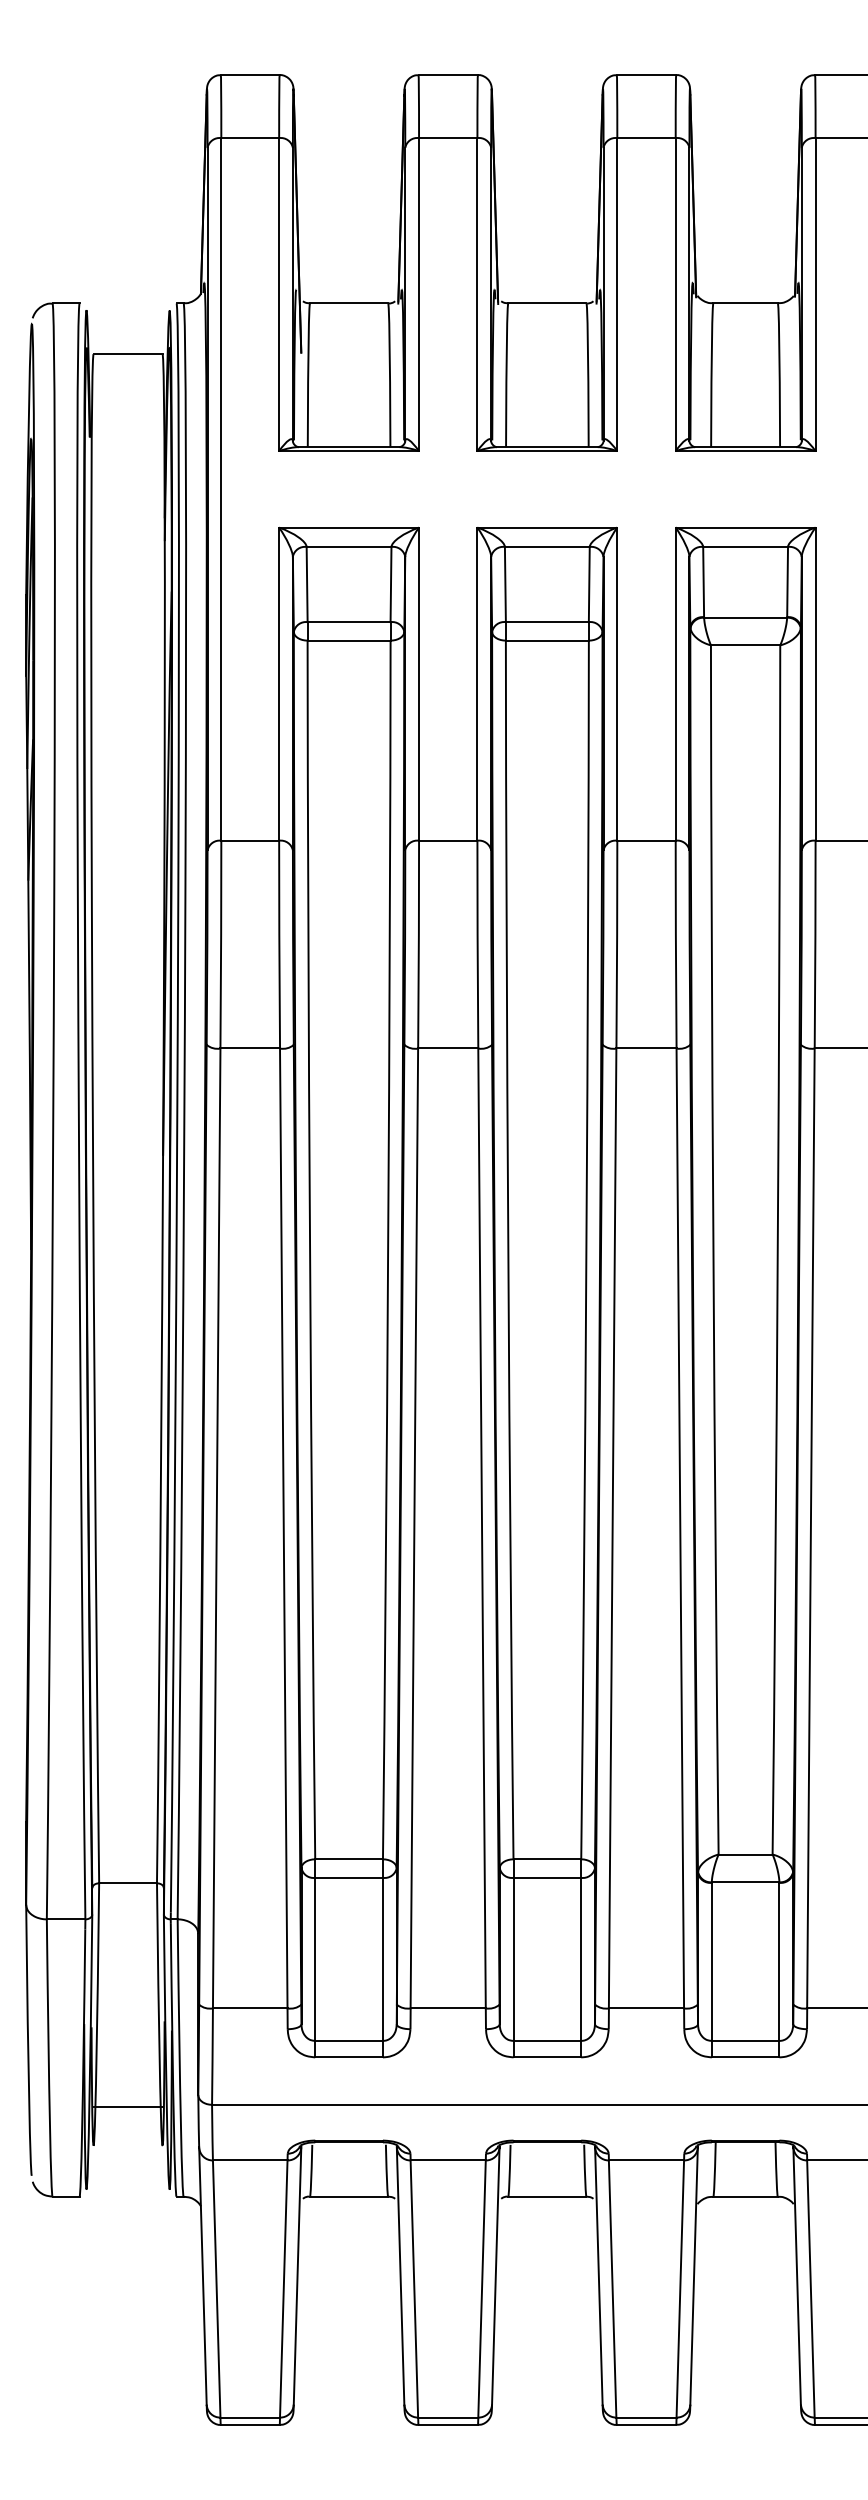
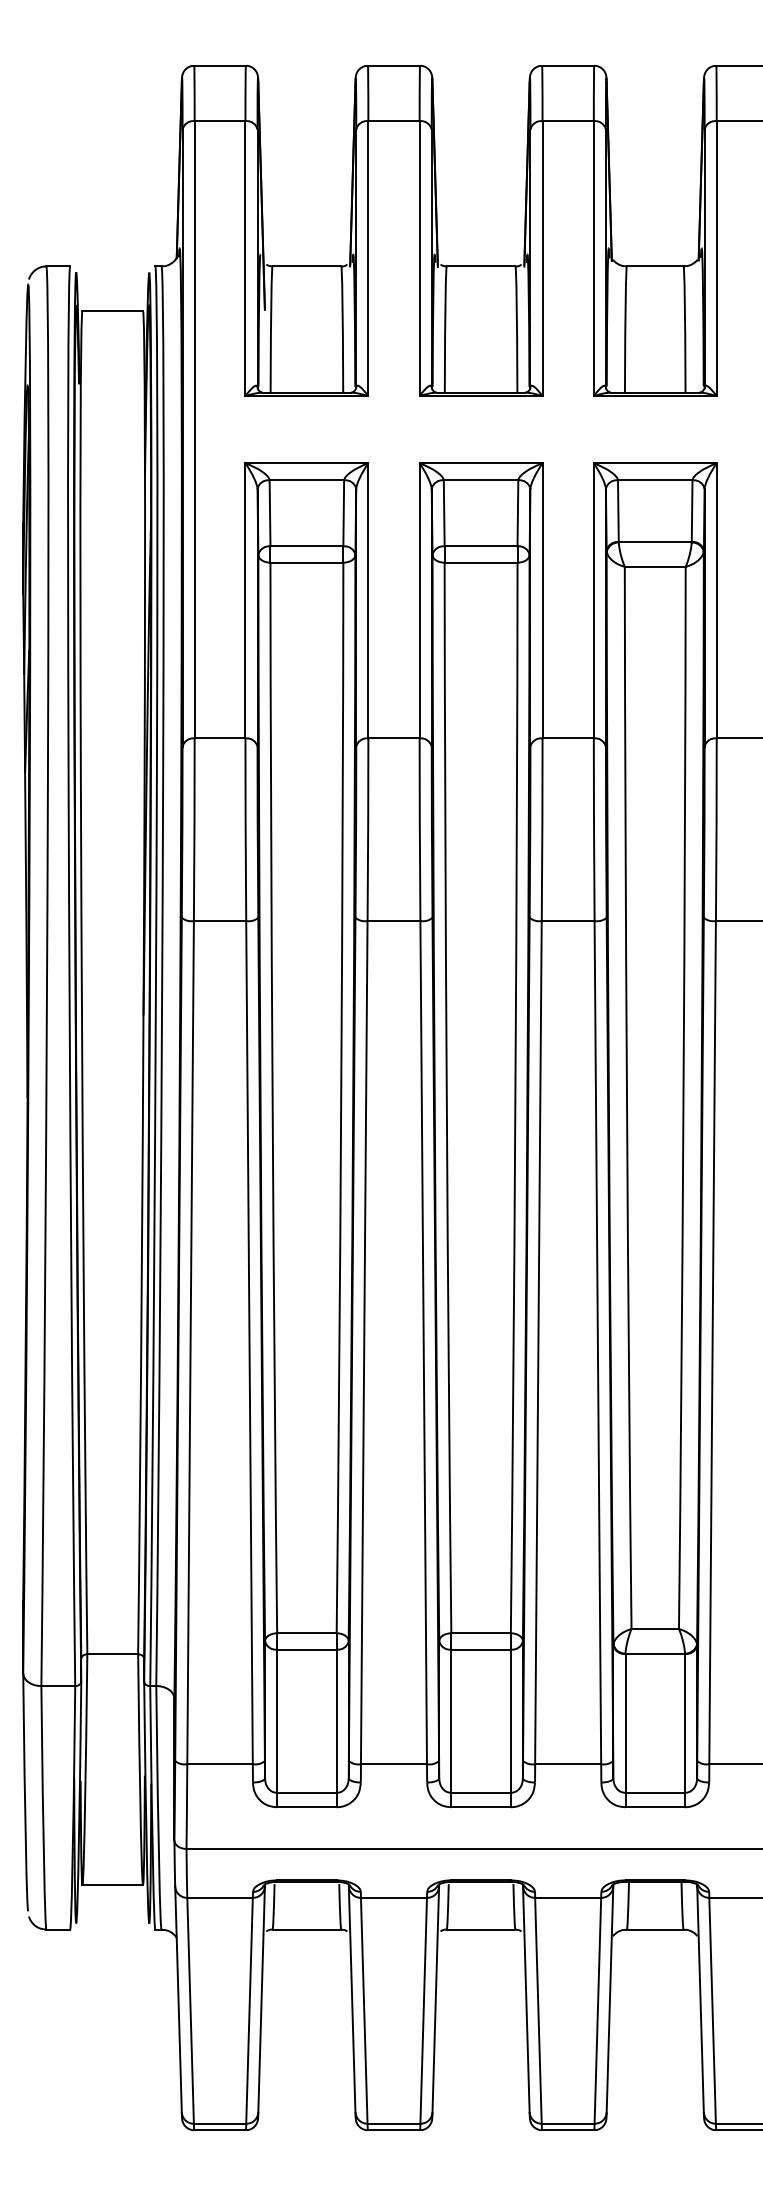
line: (127, 2106) -> (112, 1884), moved

